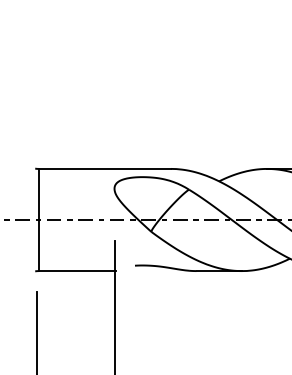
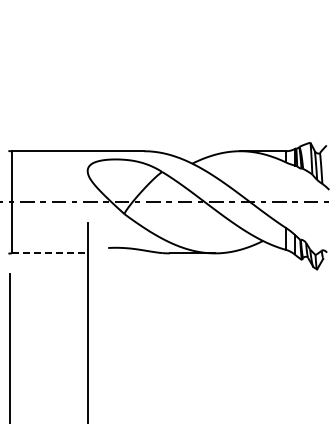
line: (77, 271) -> (50, 253), solid -> dashed

